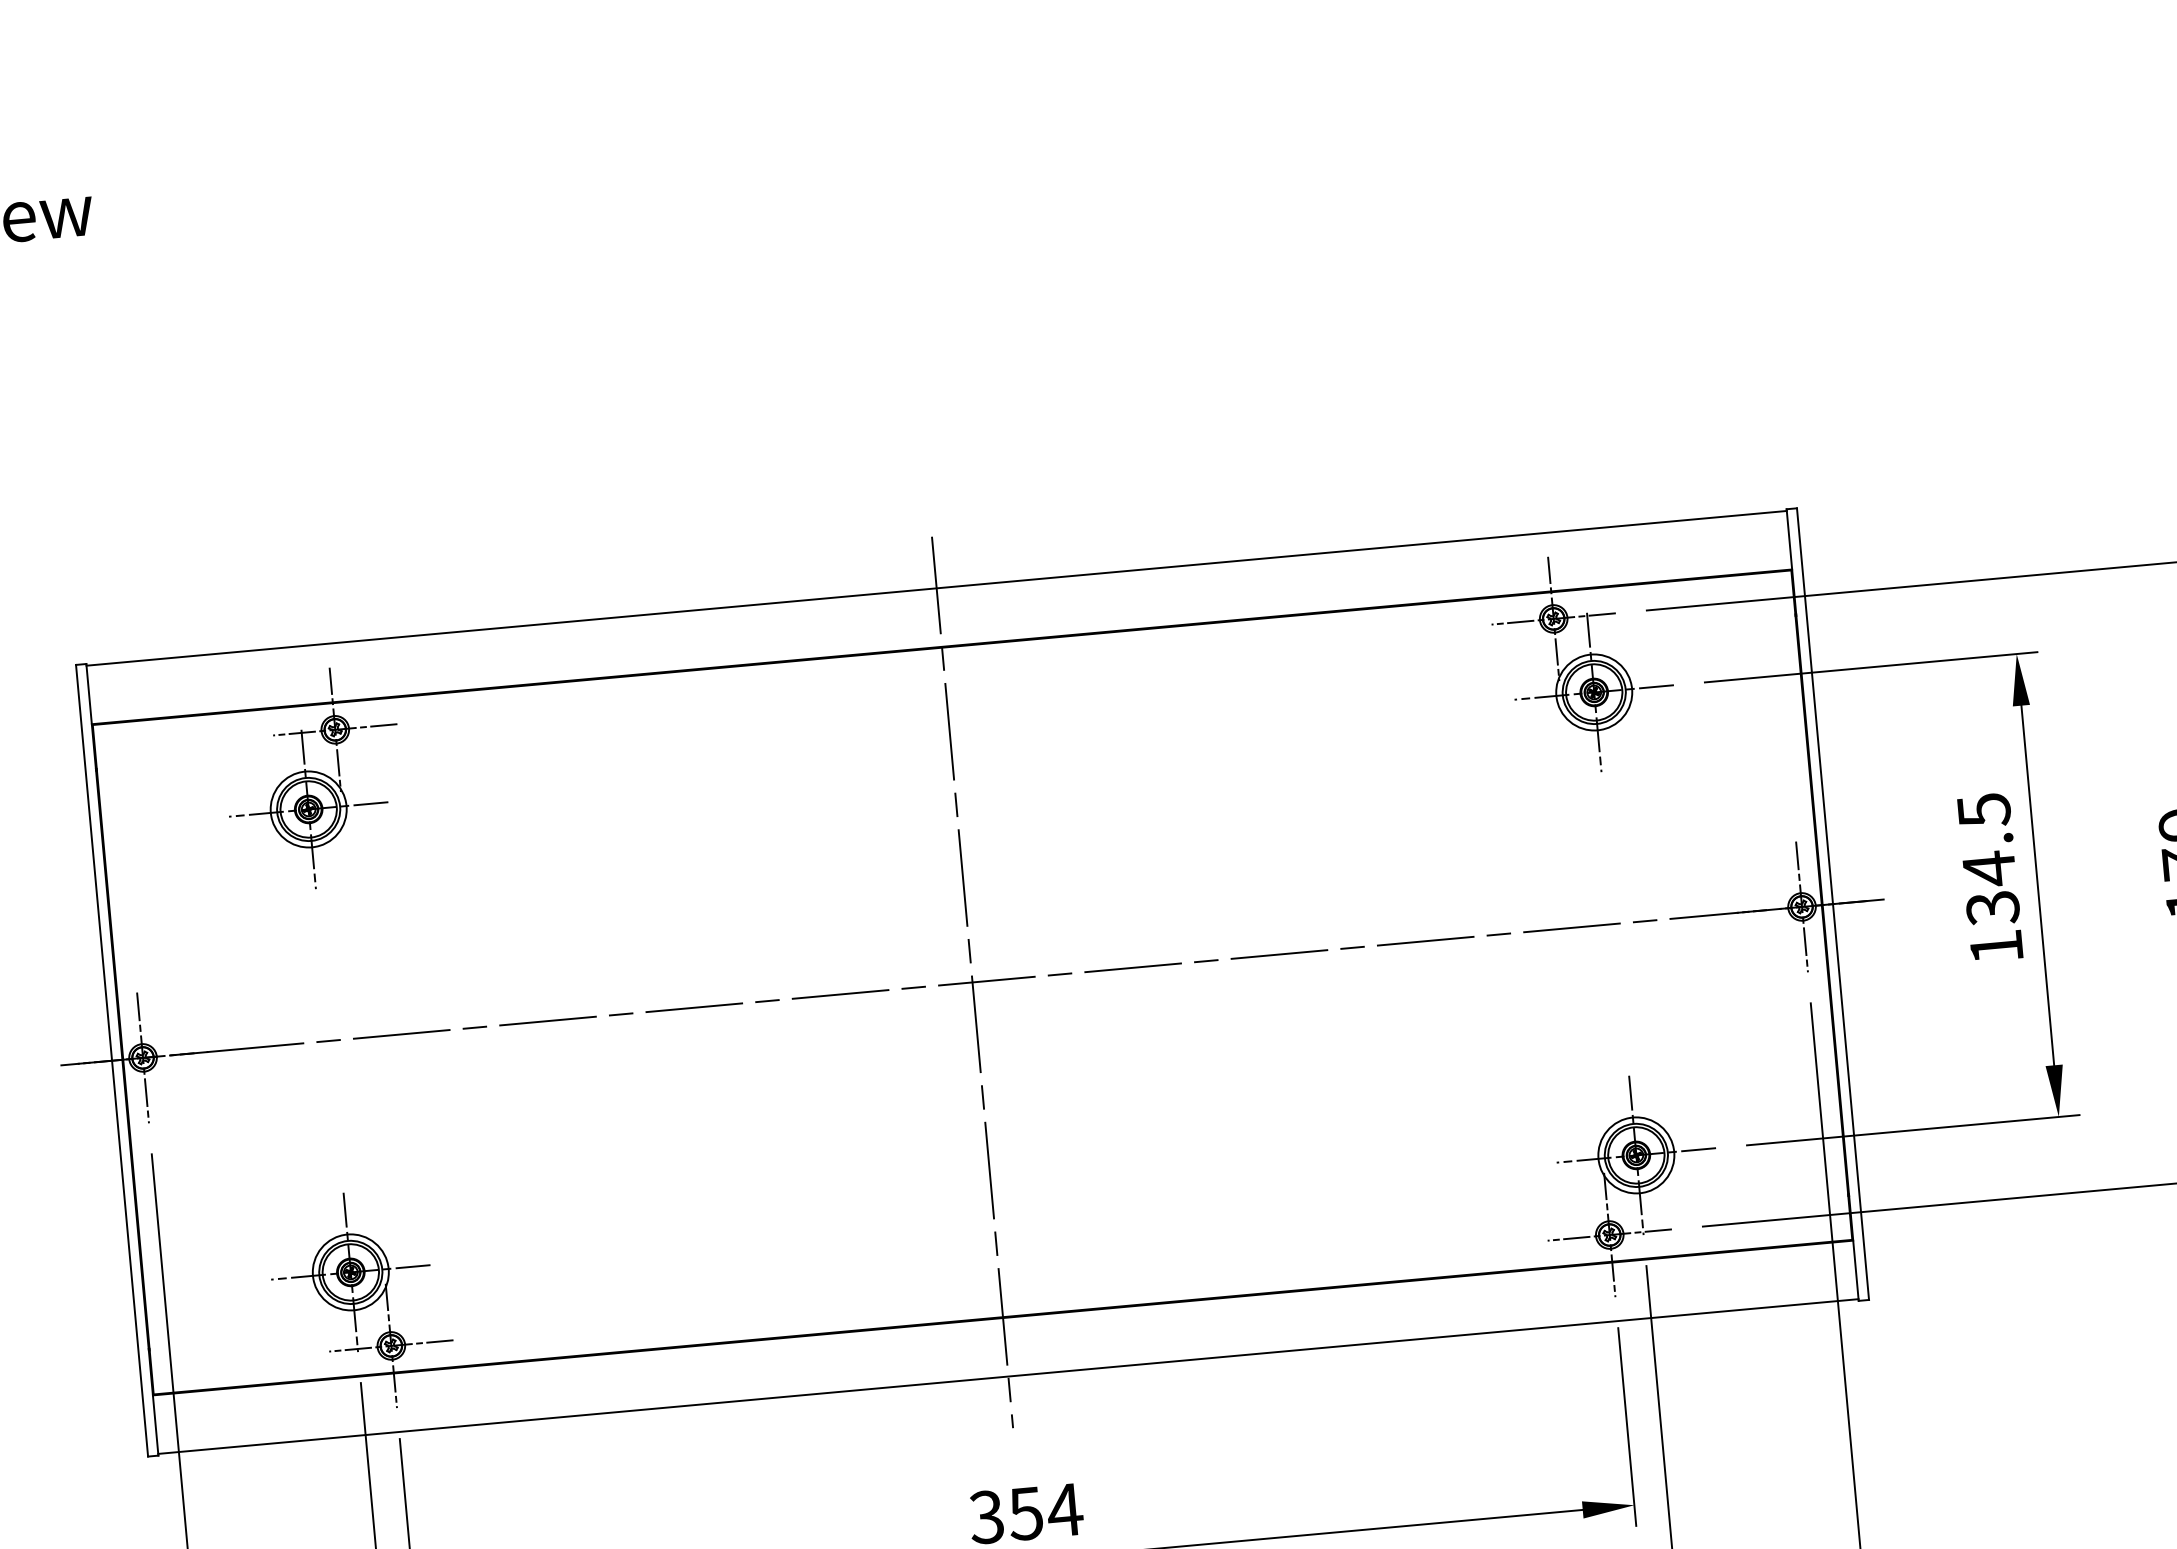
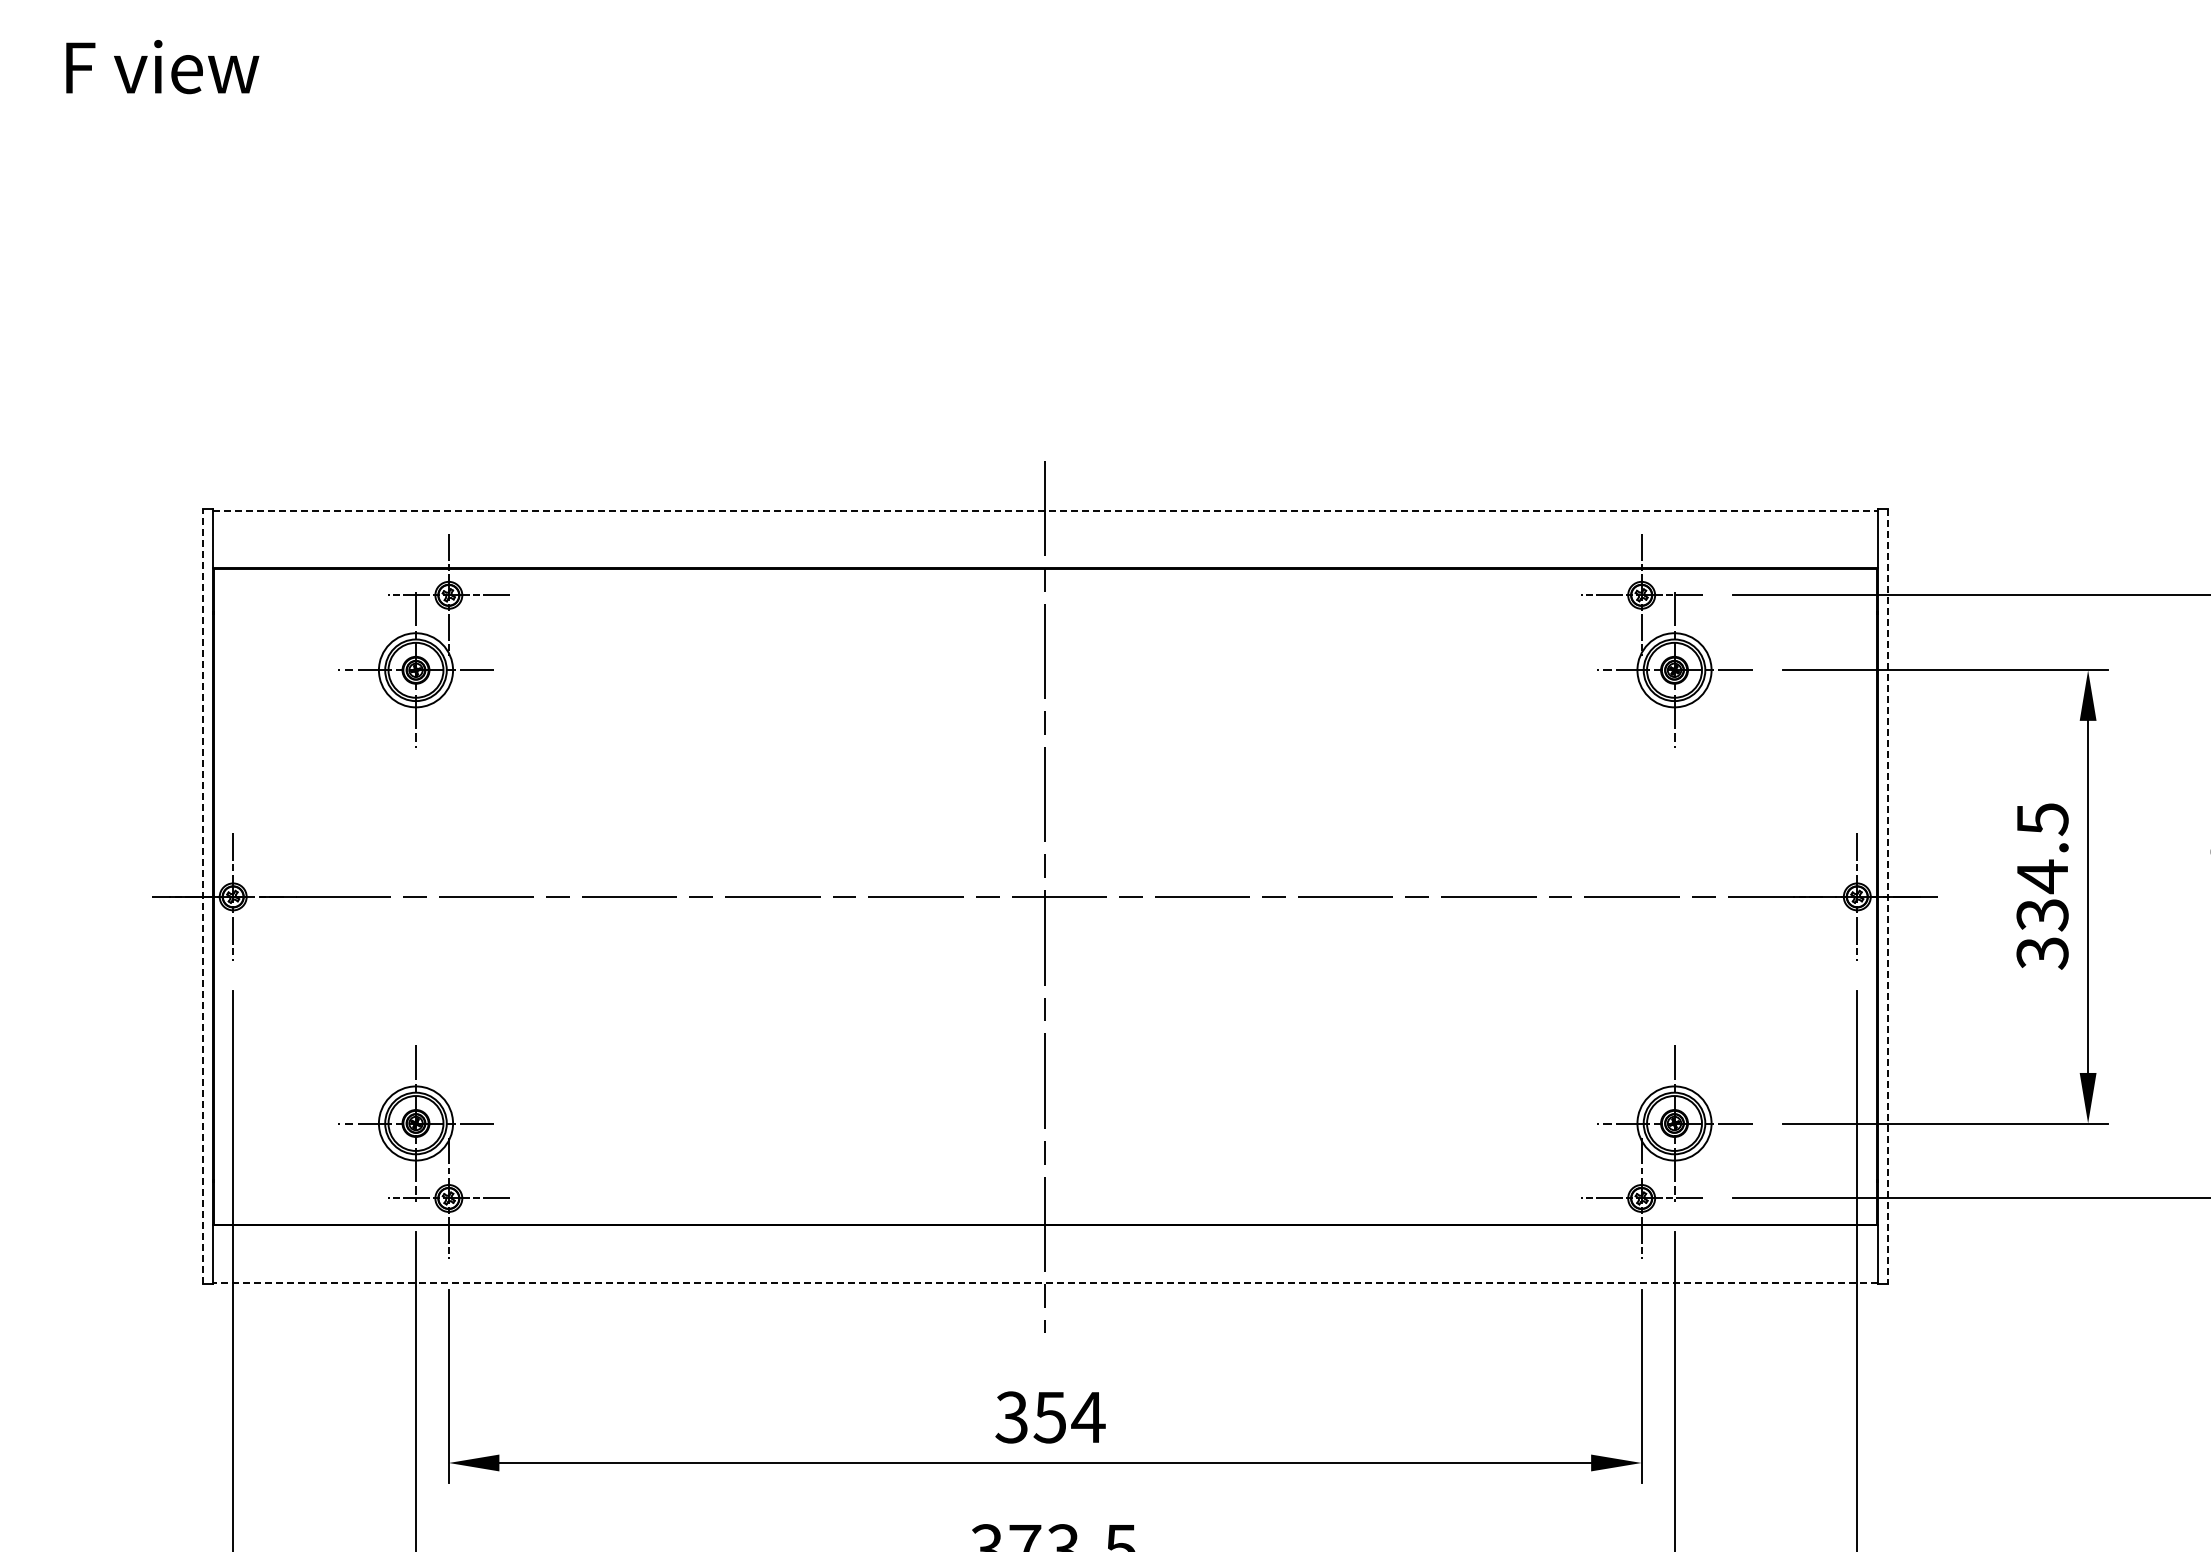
line: (936, 588) -> (1045, 511), solid -> dashed
line: (1832, 904) -> (1887, 897), solid -> dashed
text: (1996, 947) -> (2042, 953), 134.5 -> 334.5
line: (111, 1060) -> (202, 896), solid -> dashed
line: (1007, 1376) -> (1044, 1282), solid -> dashed

